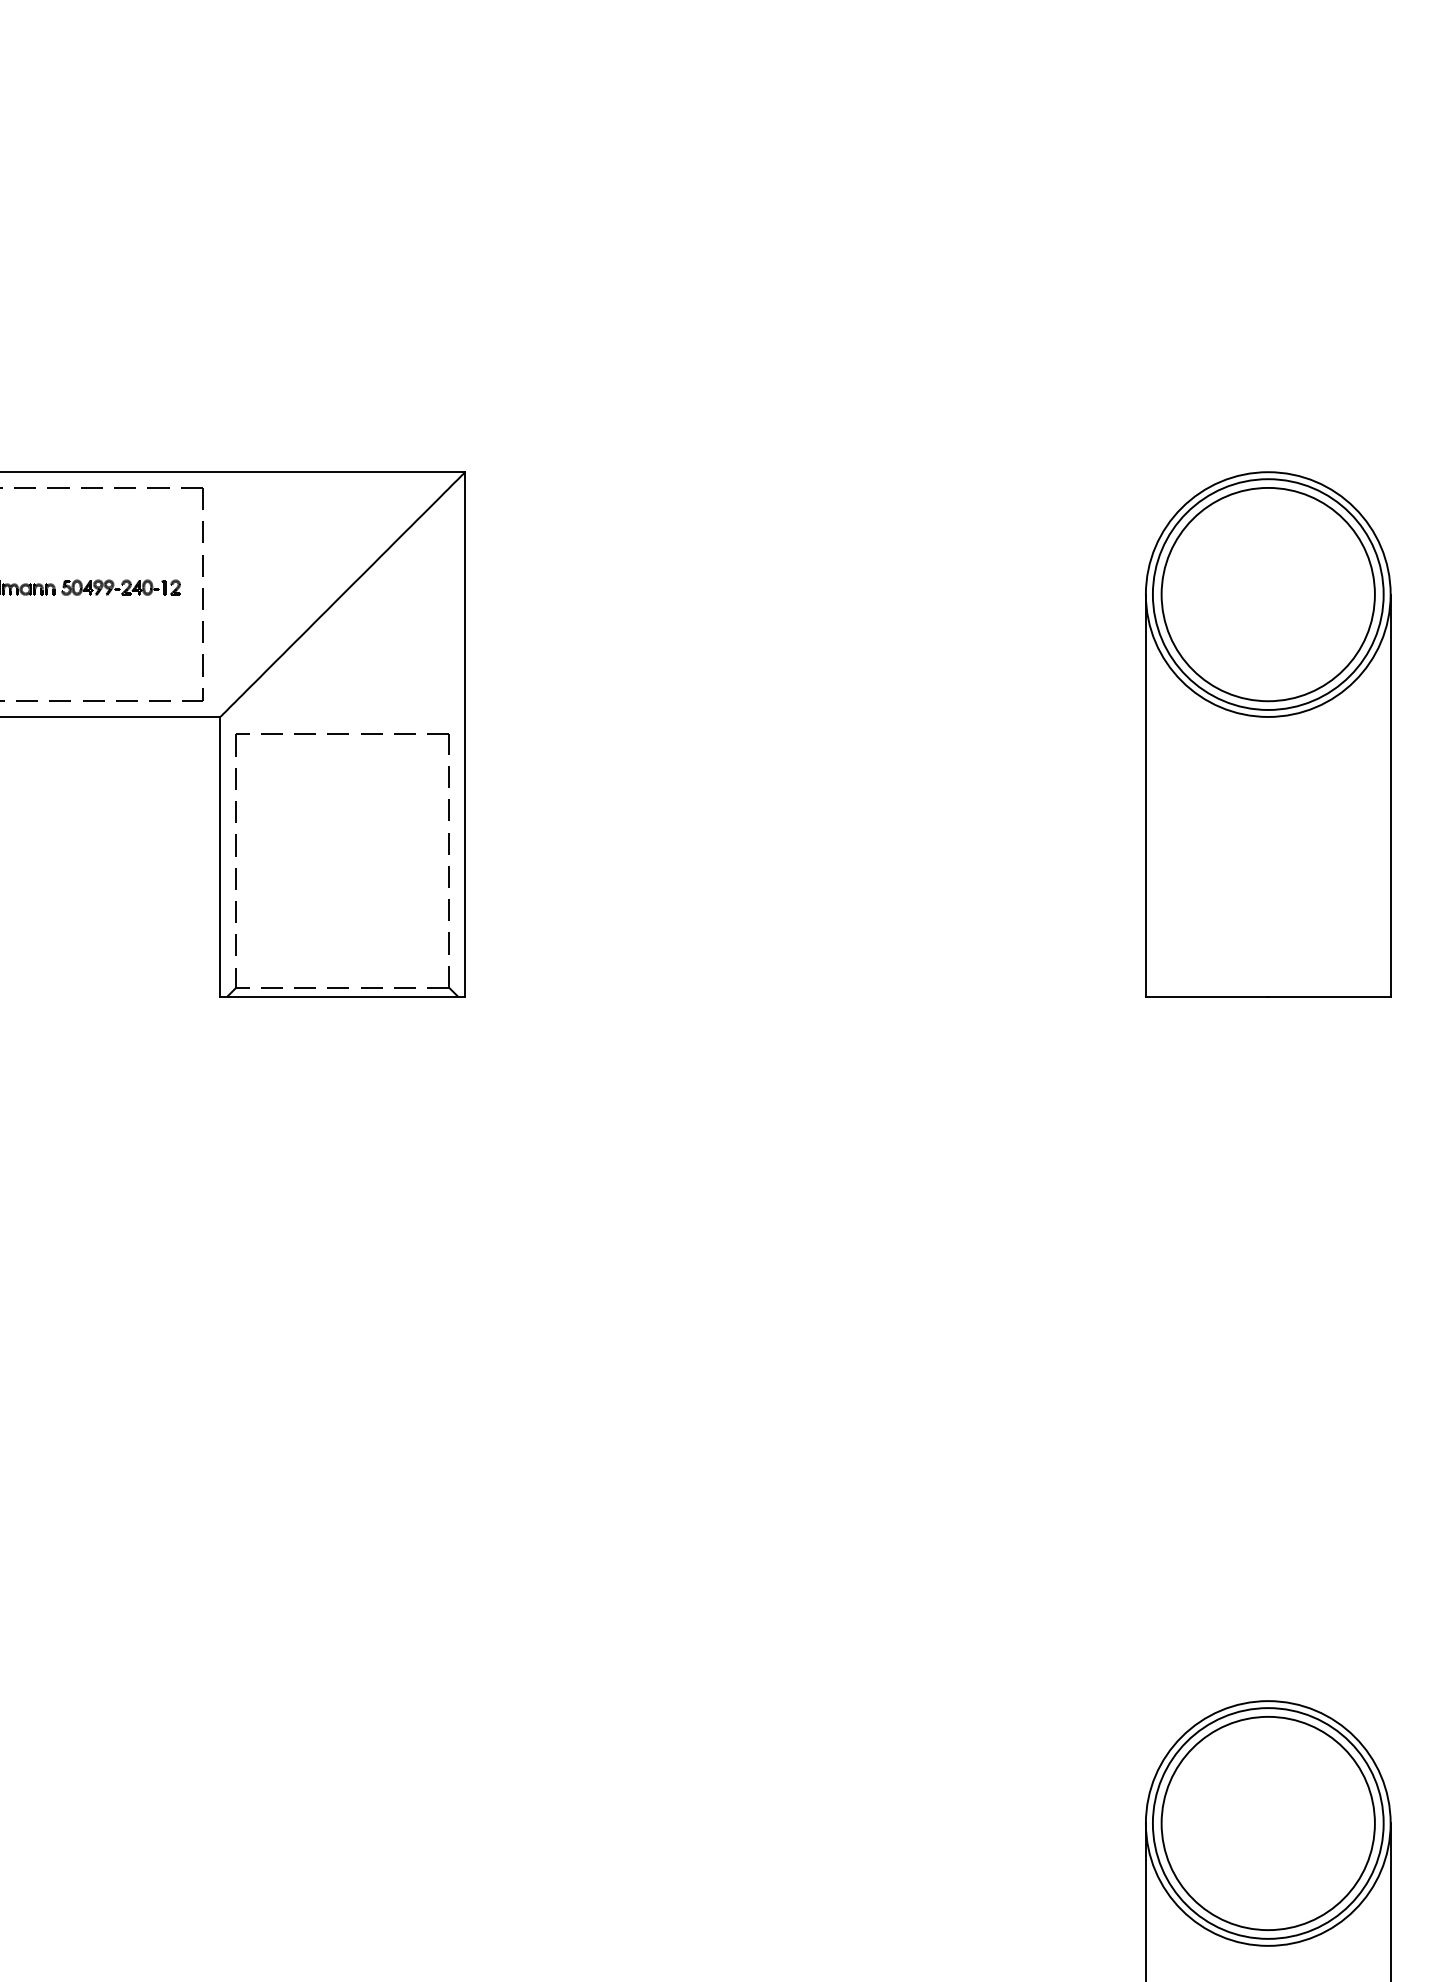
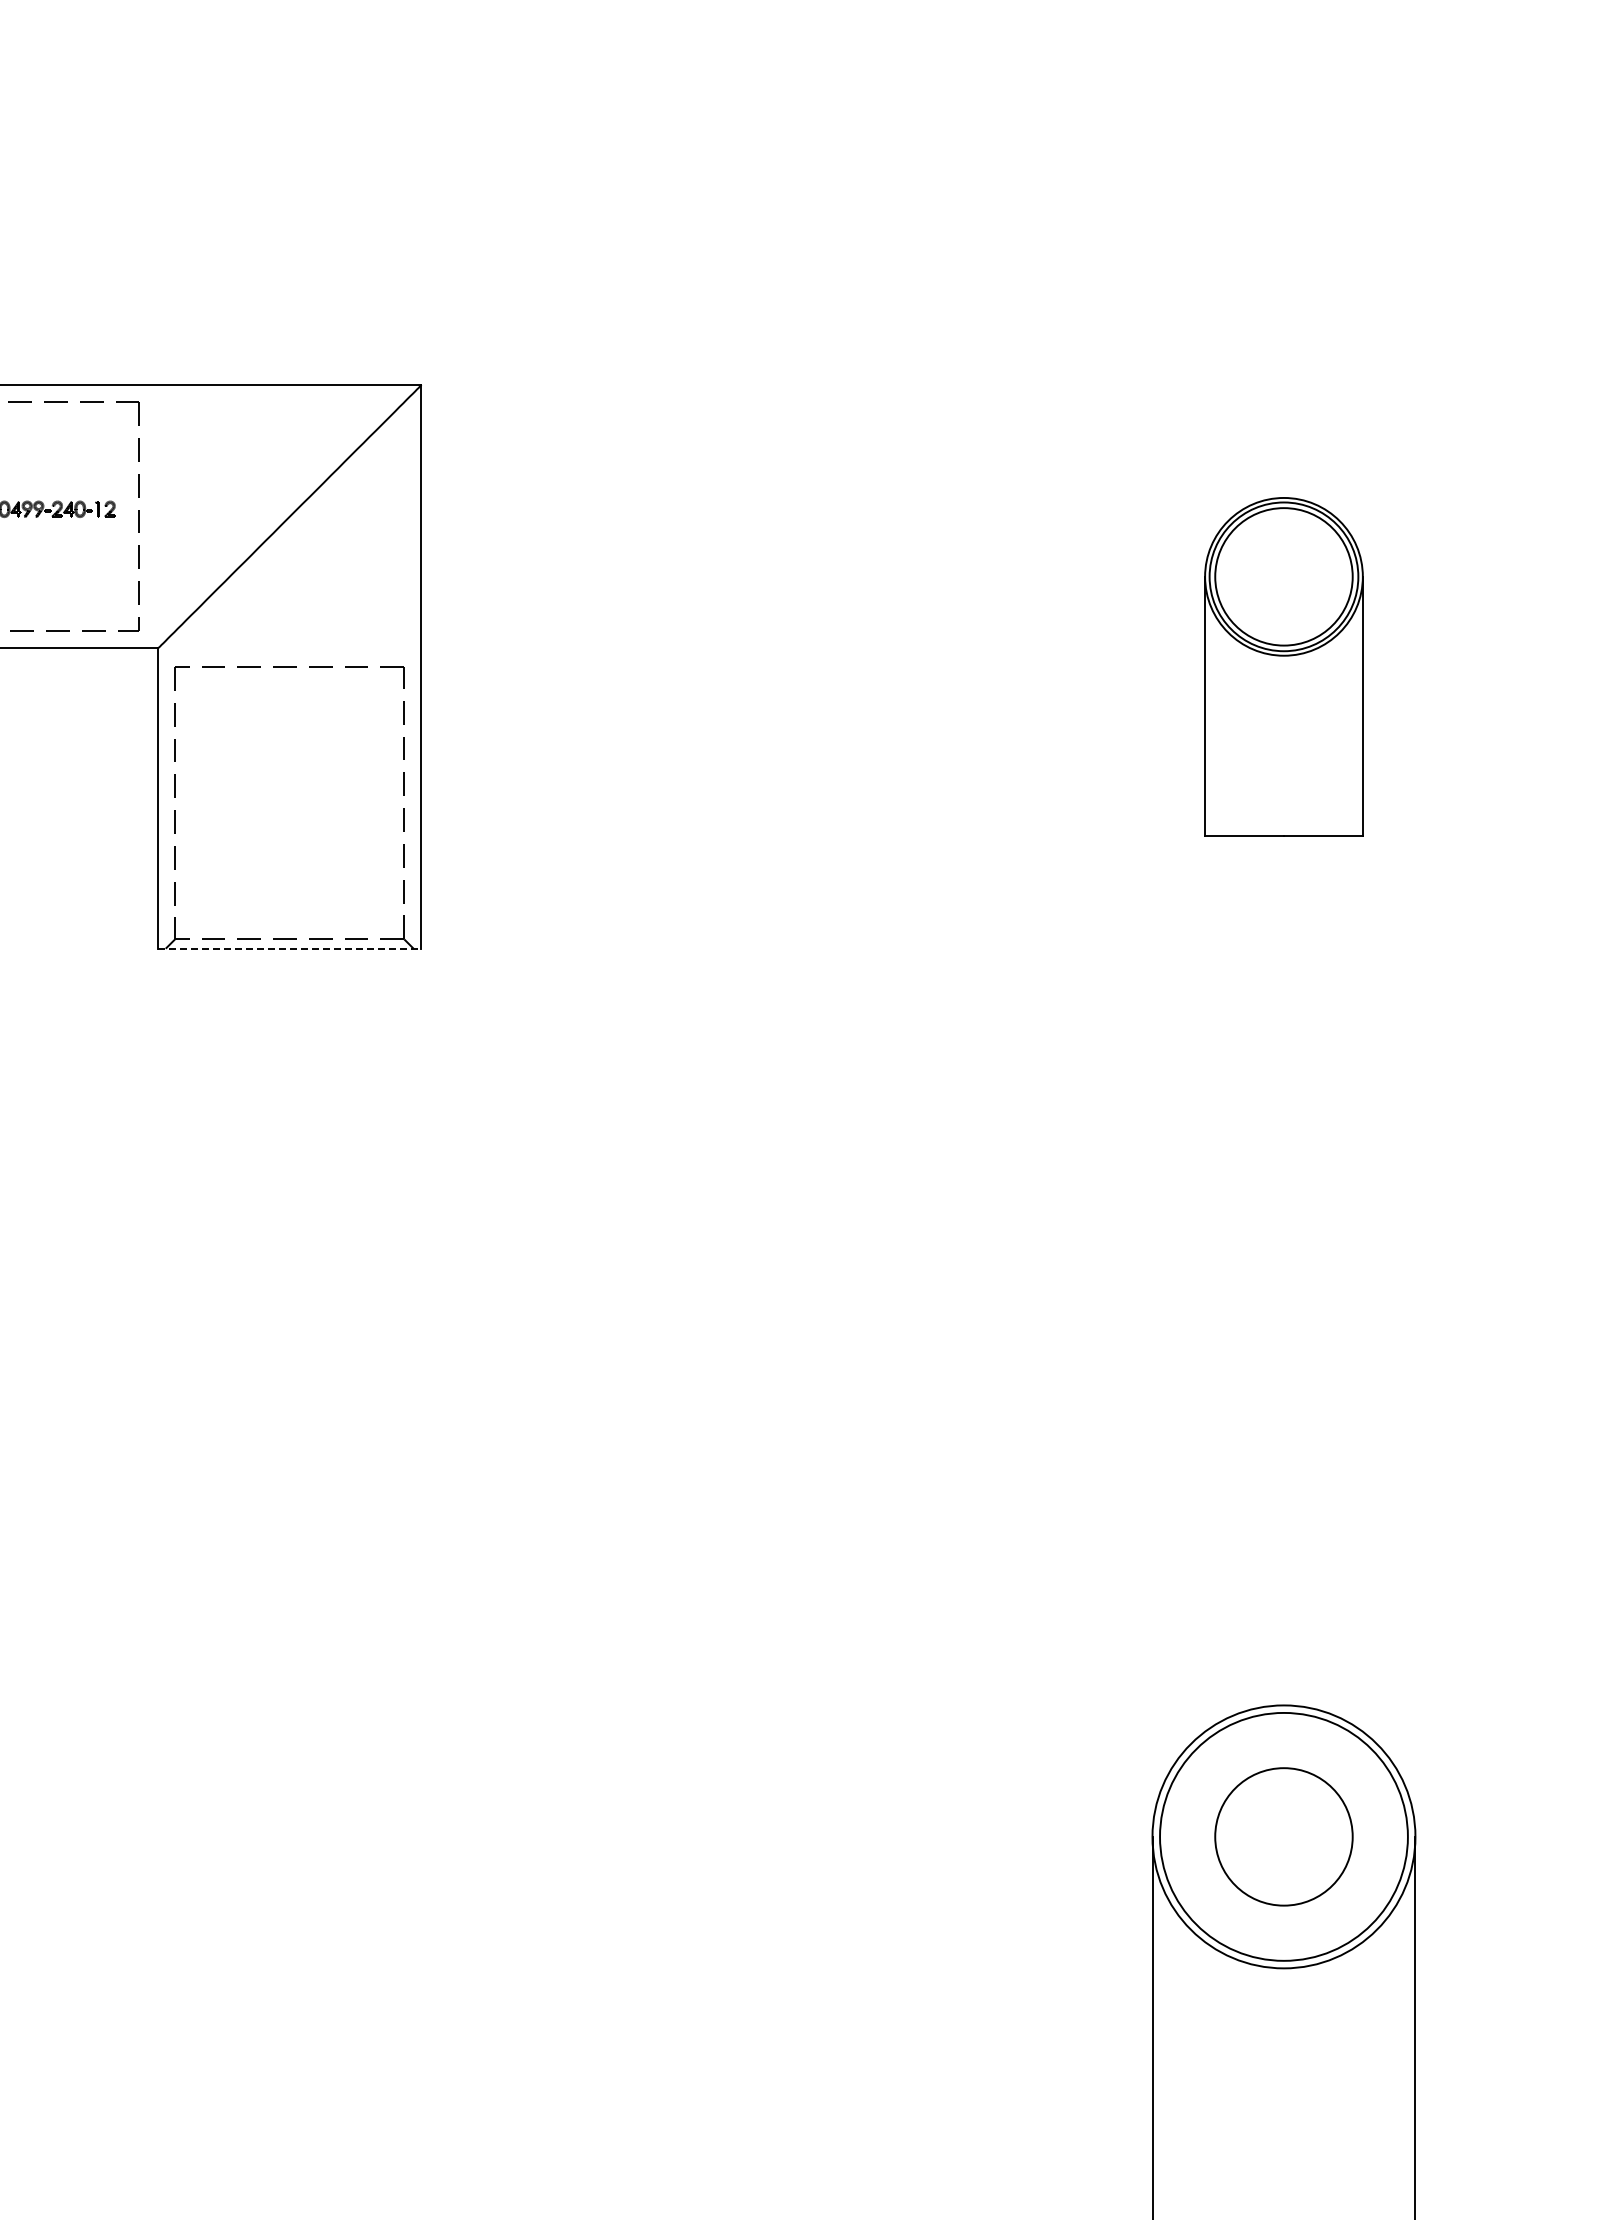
part: (1267, 733) -> (1283, 666), size x0.6
line: (343, 996) -> (290, 948), solid -> dashed
circle: (1267, 1823) -> (1283, 1836), size x0.6

